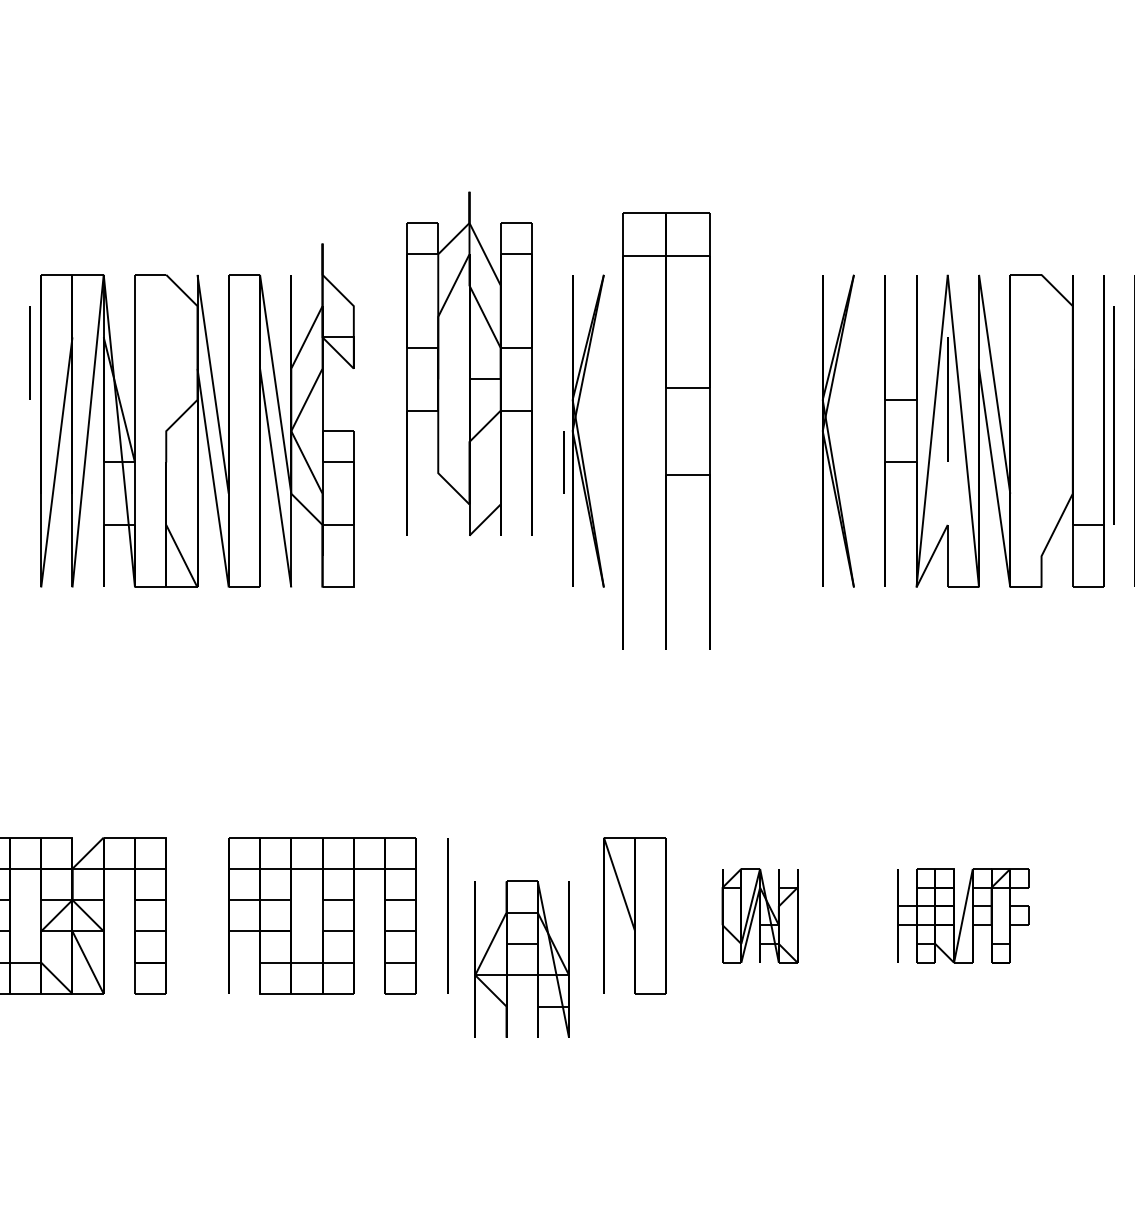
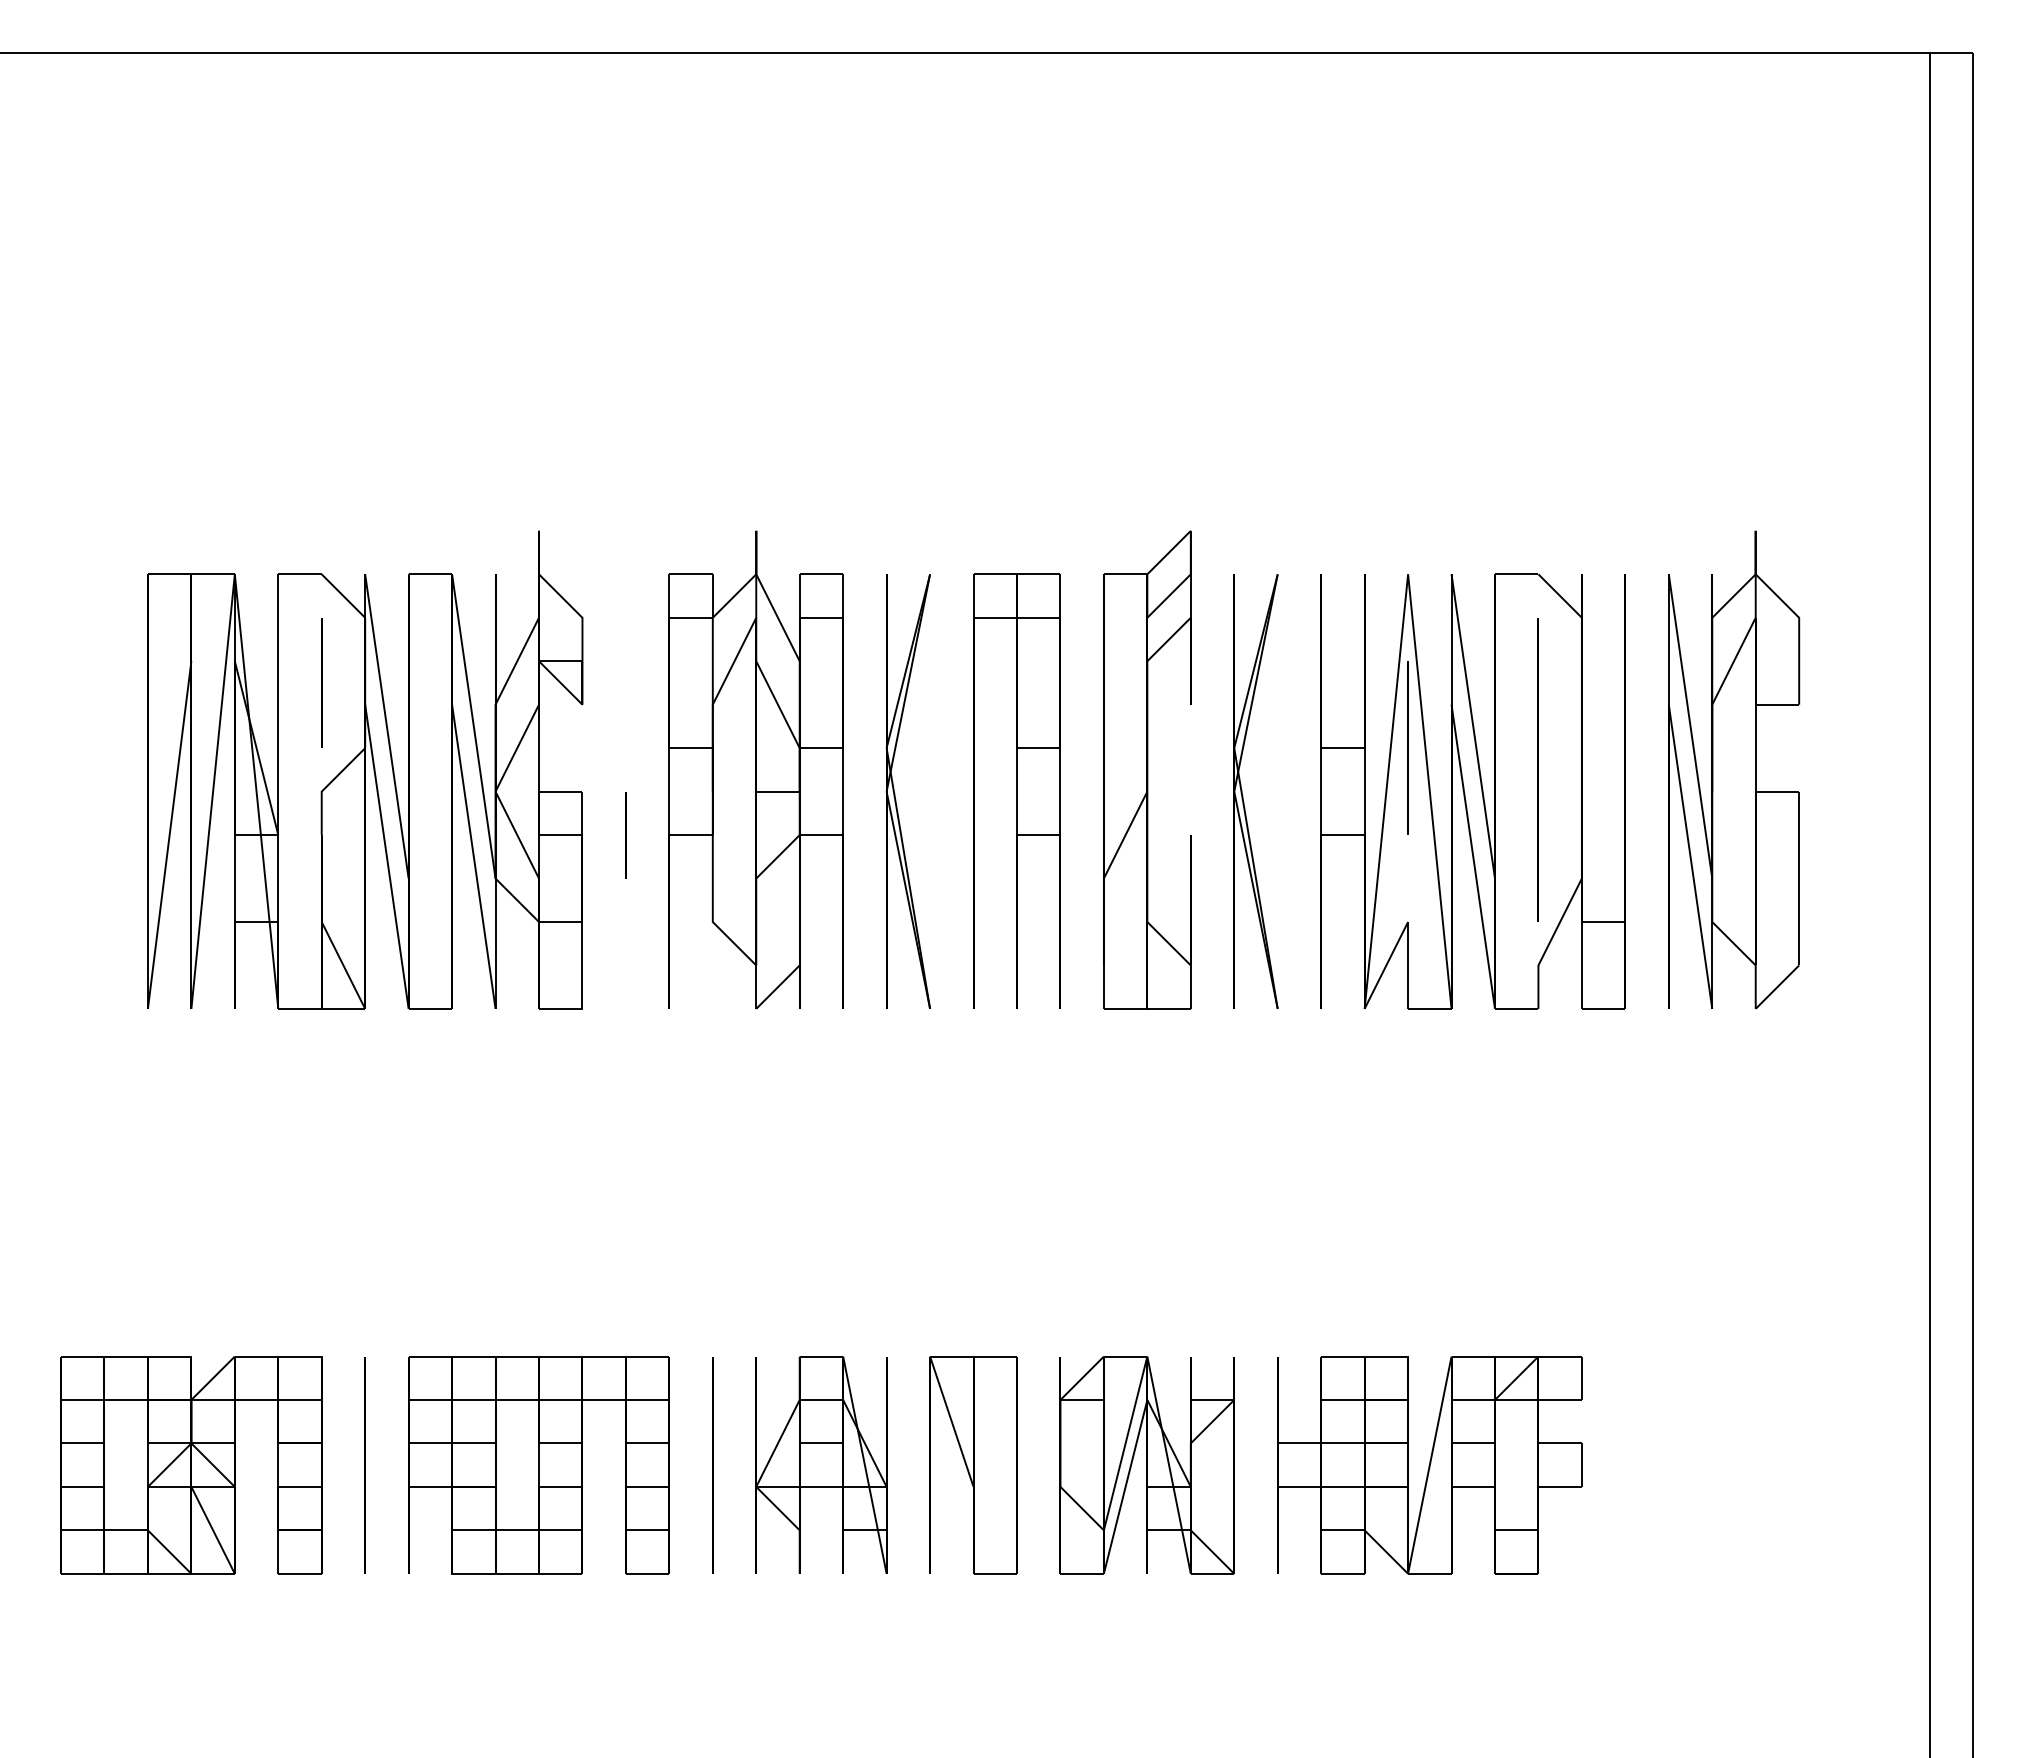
line: (29, 352) -> (321, 682), moved
part: (468, 363) -> (755, 769), moved
part: (760, 415) -> (1147, 769), added
line: (1112, 415) -> (1537, 769), moved
part: (666, 430) -> (1016, 790), size x0.71
line: (563, 462) -> (625, 835), moved
line: (197, 915) -> (364, 1465), added
part: (759, 915) -> (1146, 1465), size x1.67
part: (963, 915) -> (1429, 1465), size x1.67
part: (522, 959) -> (821, 1464), moved

